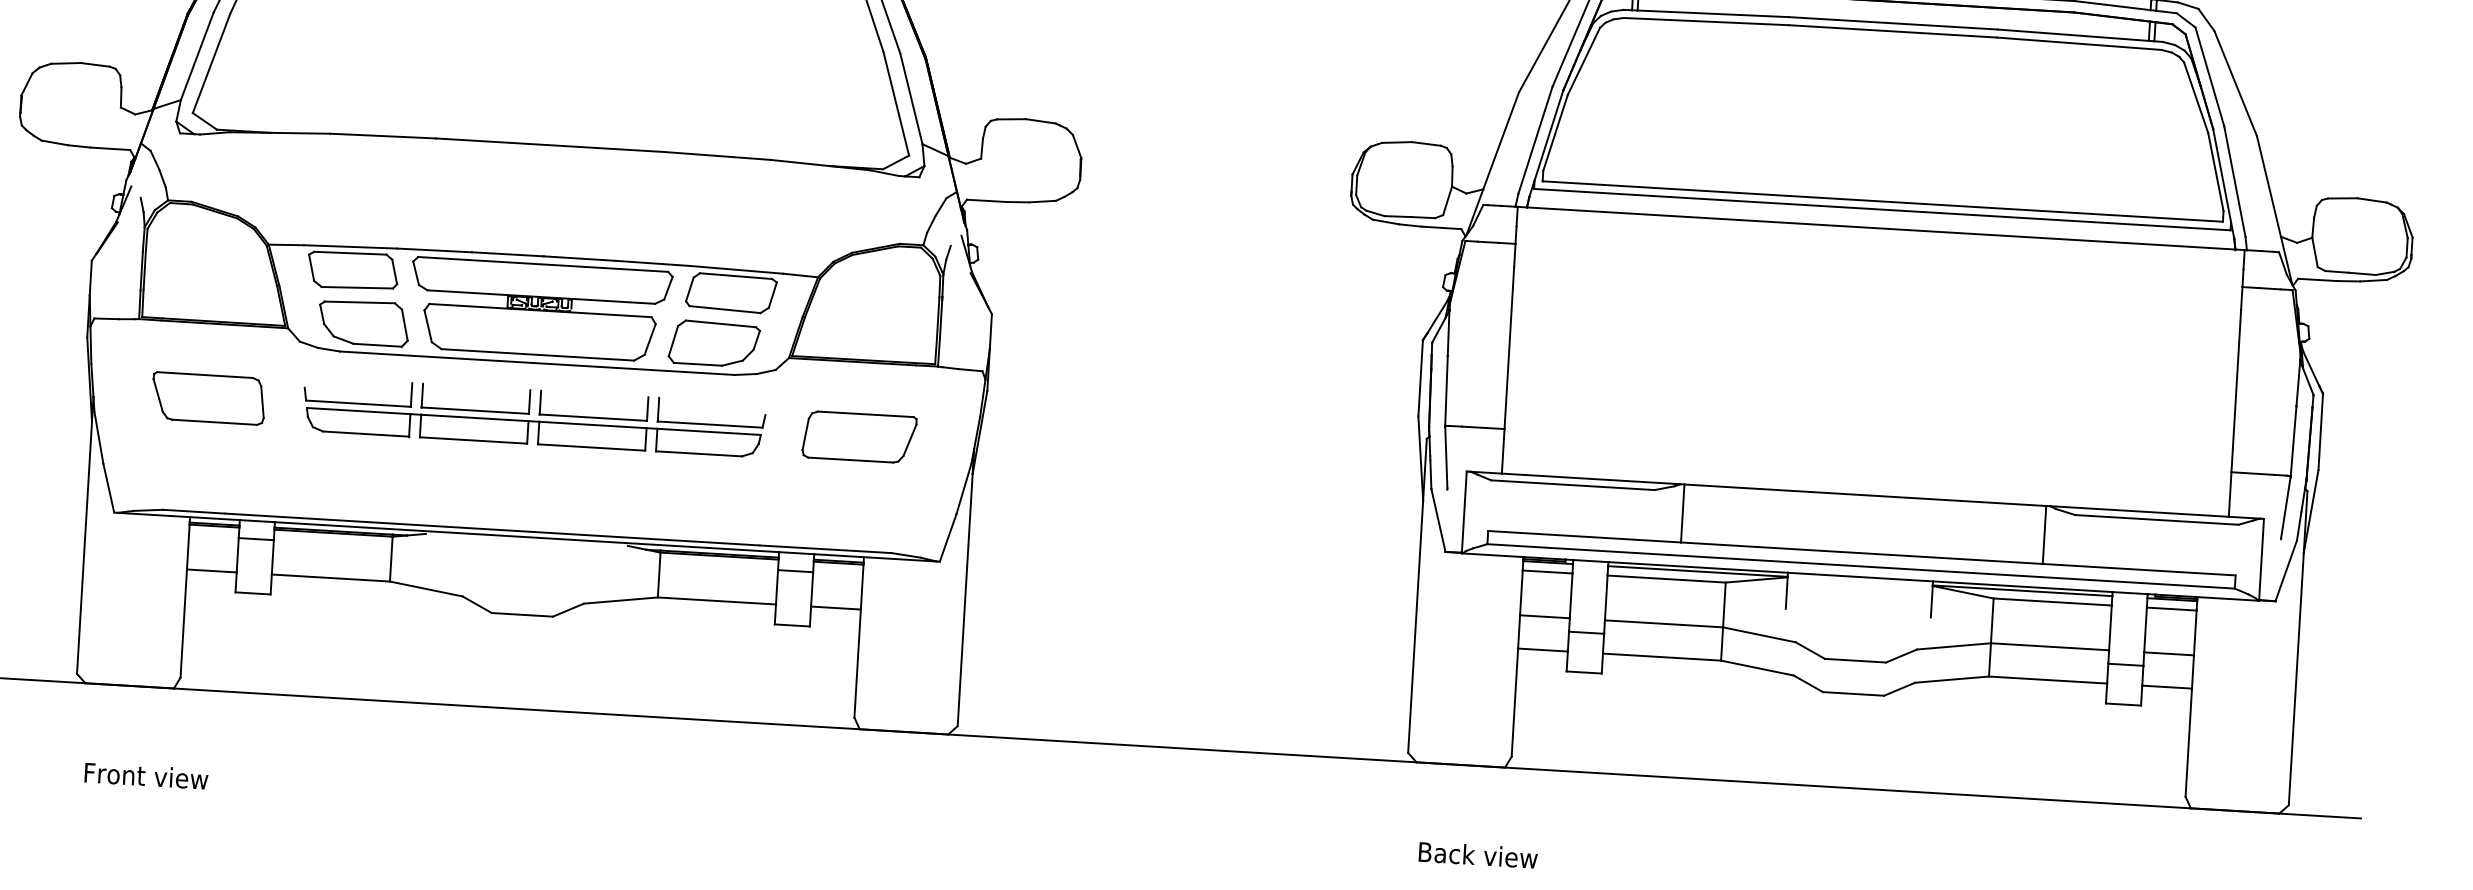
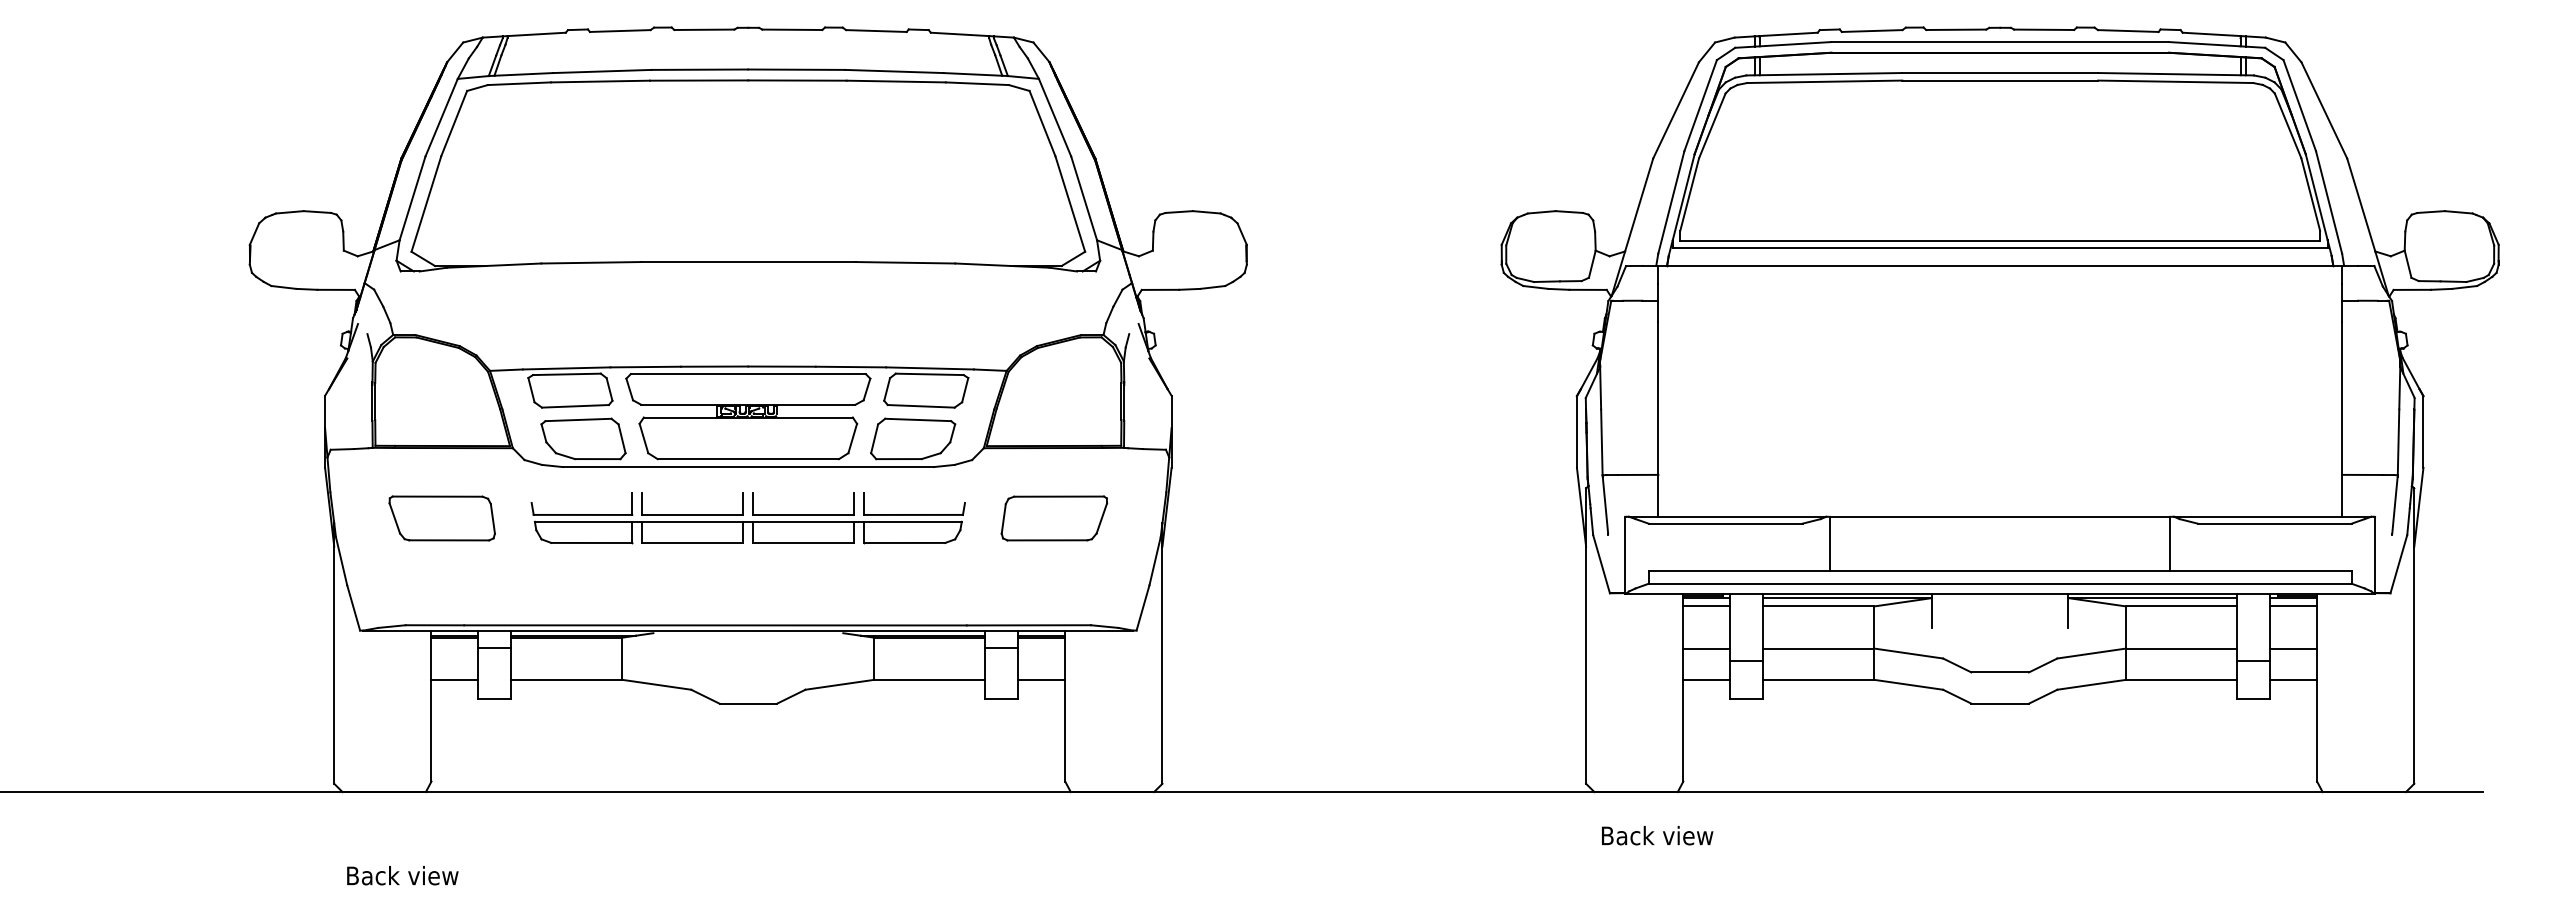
text: (146, 775) -> (405, 875), Front view -> Back view
text: (1478, 854) -> (1657, 835), moved

